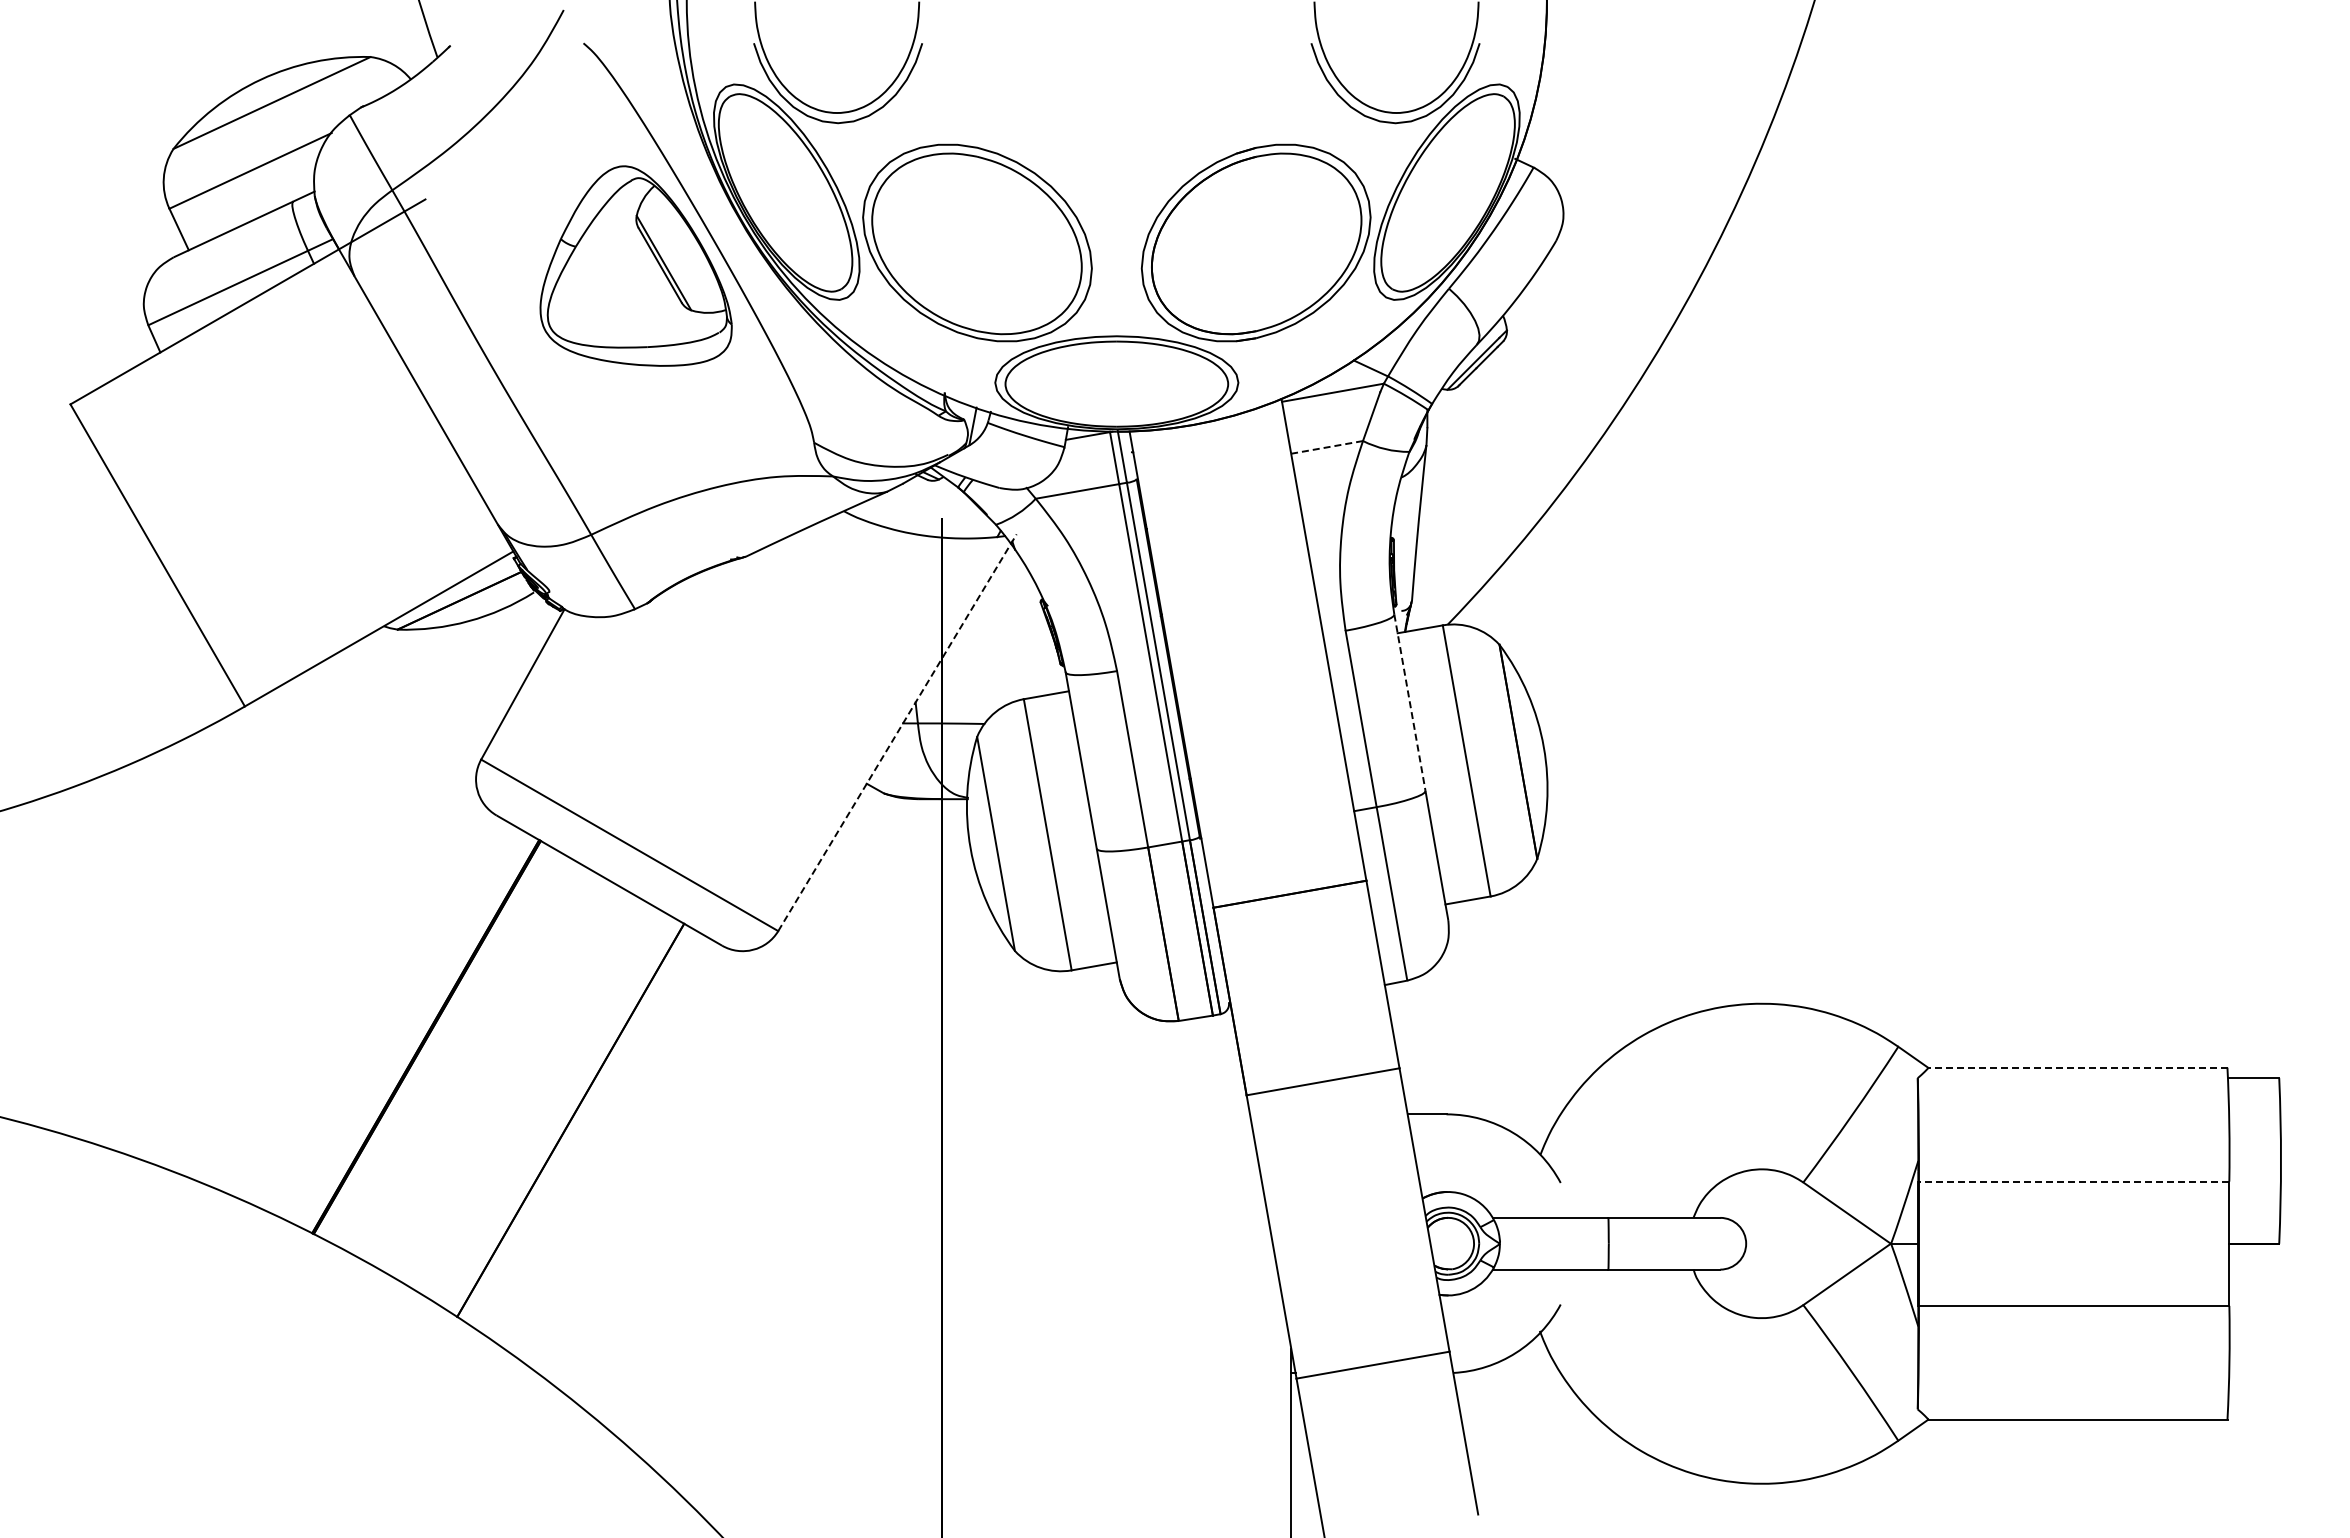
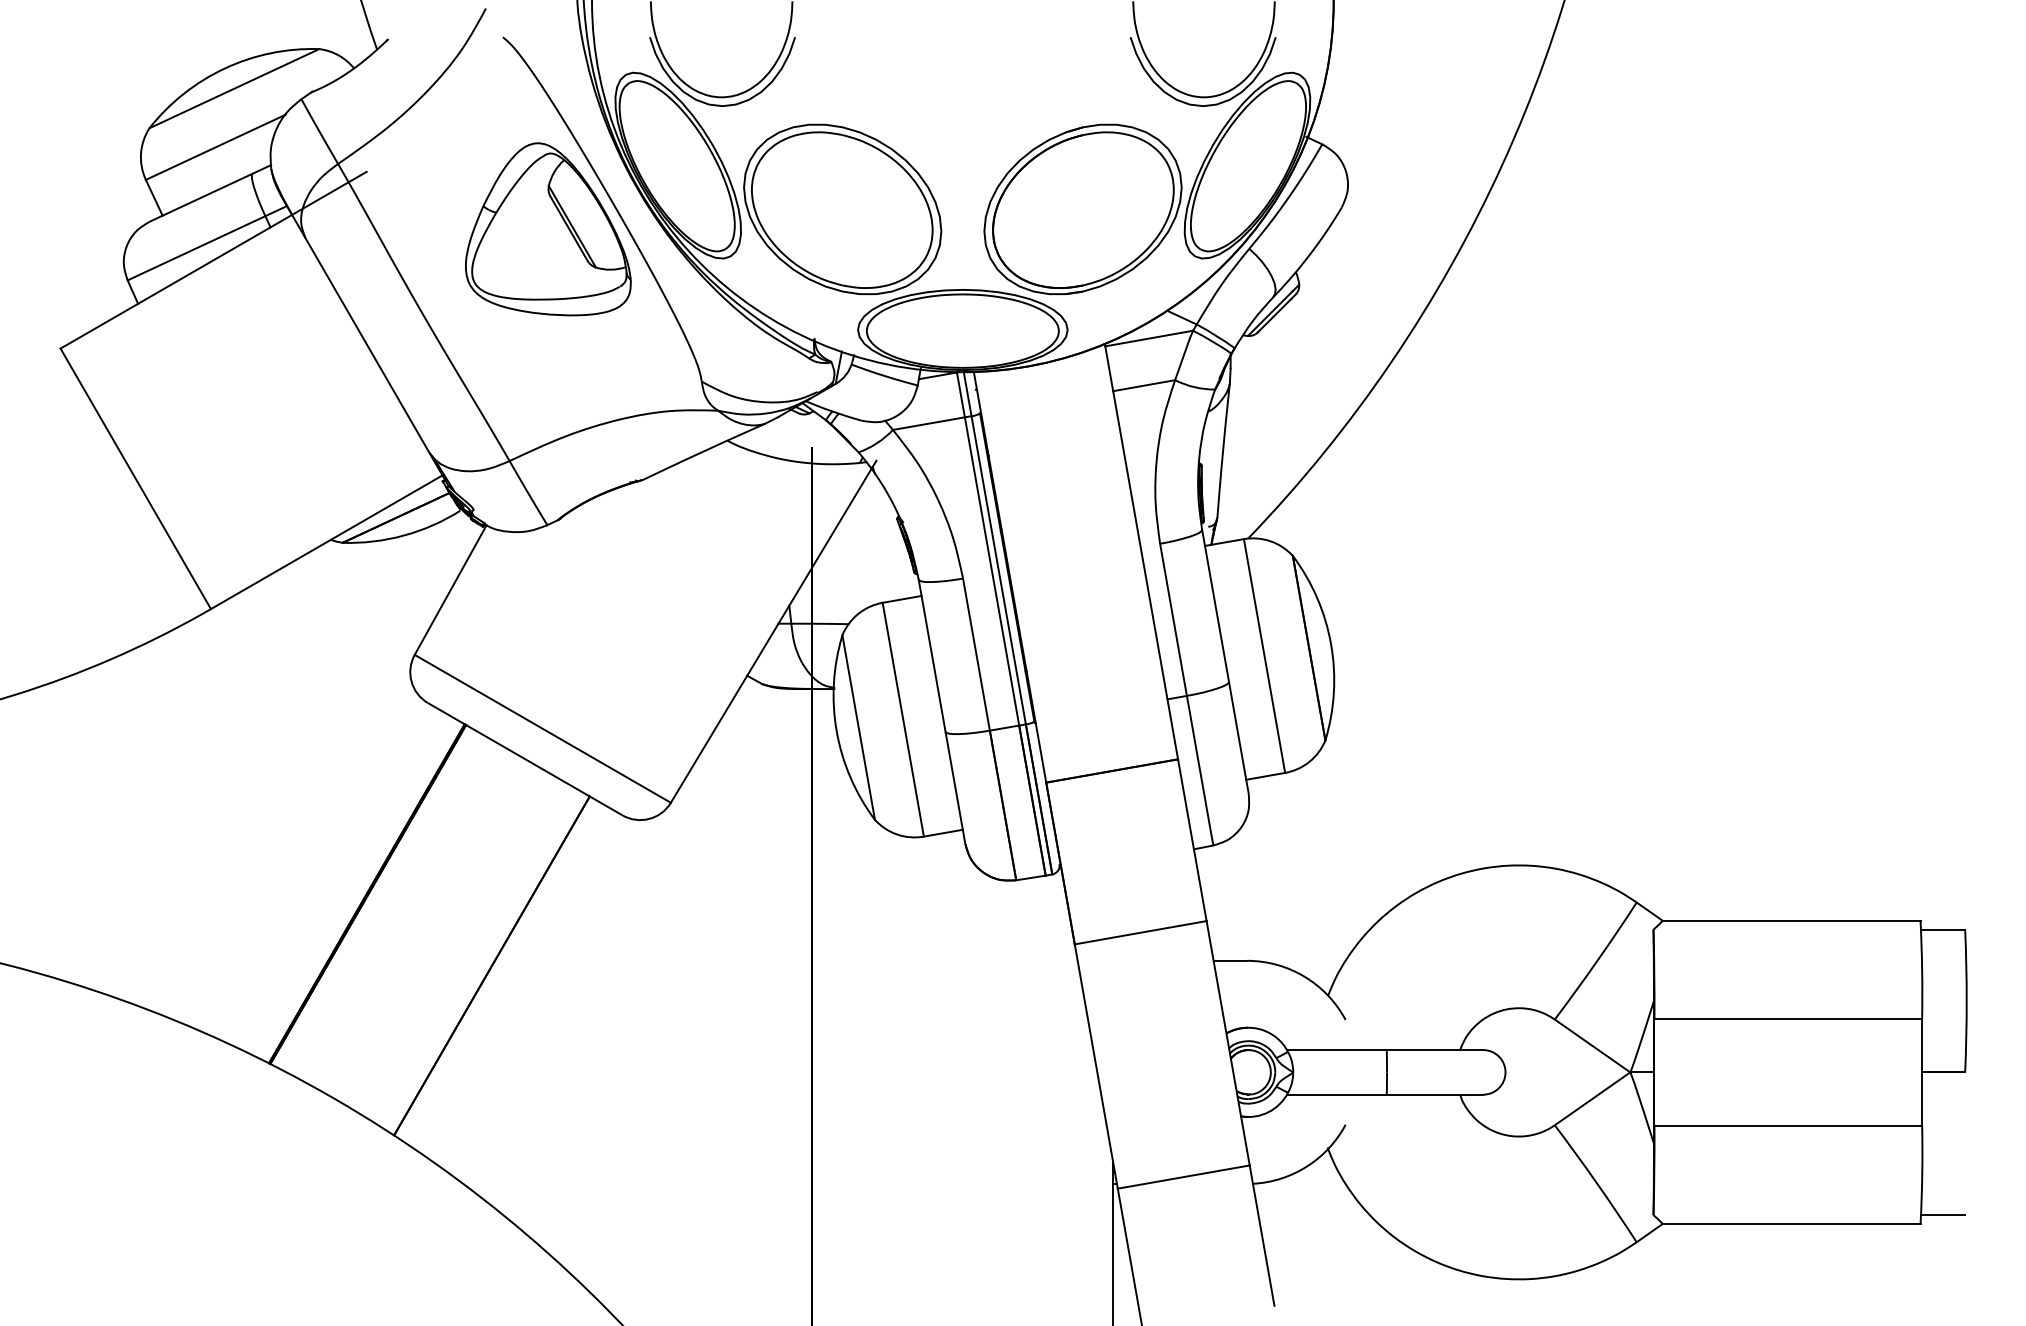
line: (1326, 447) -> (1143, 385), dashed -> solid
line: (1409, 702) -> (1215, 605), dashed -> solid
line: (897, 732) -> (773, 631), dashed -> solid
line: (2077, 1067) -> (1791, 920), dashed -> solid
line: (2073, 1181) -> (1787, 1018), dashed -> solid
line: (2253, 1409) -> (1942, 1215), added

